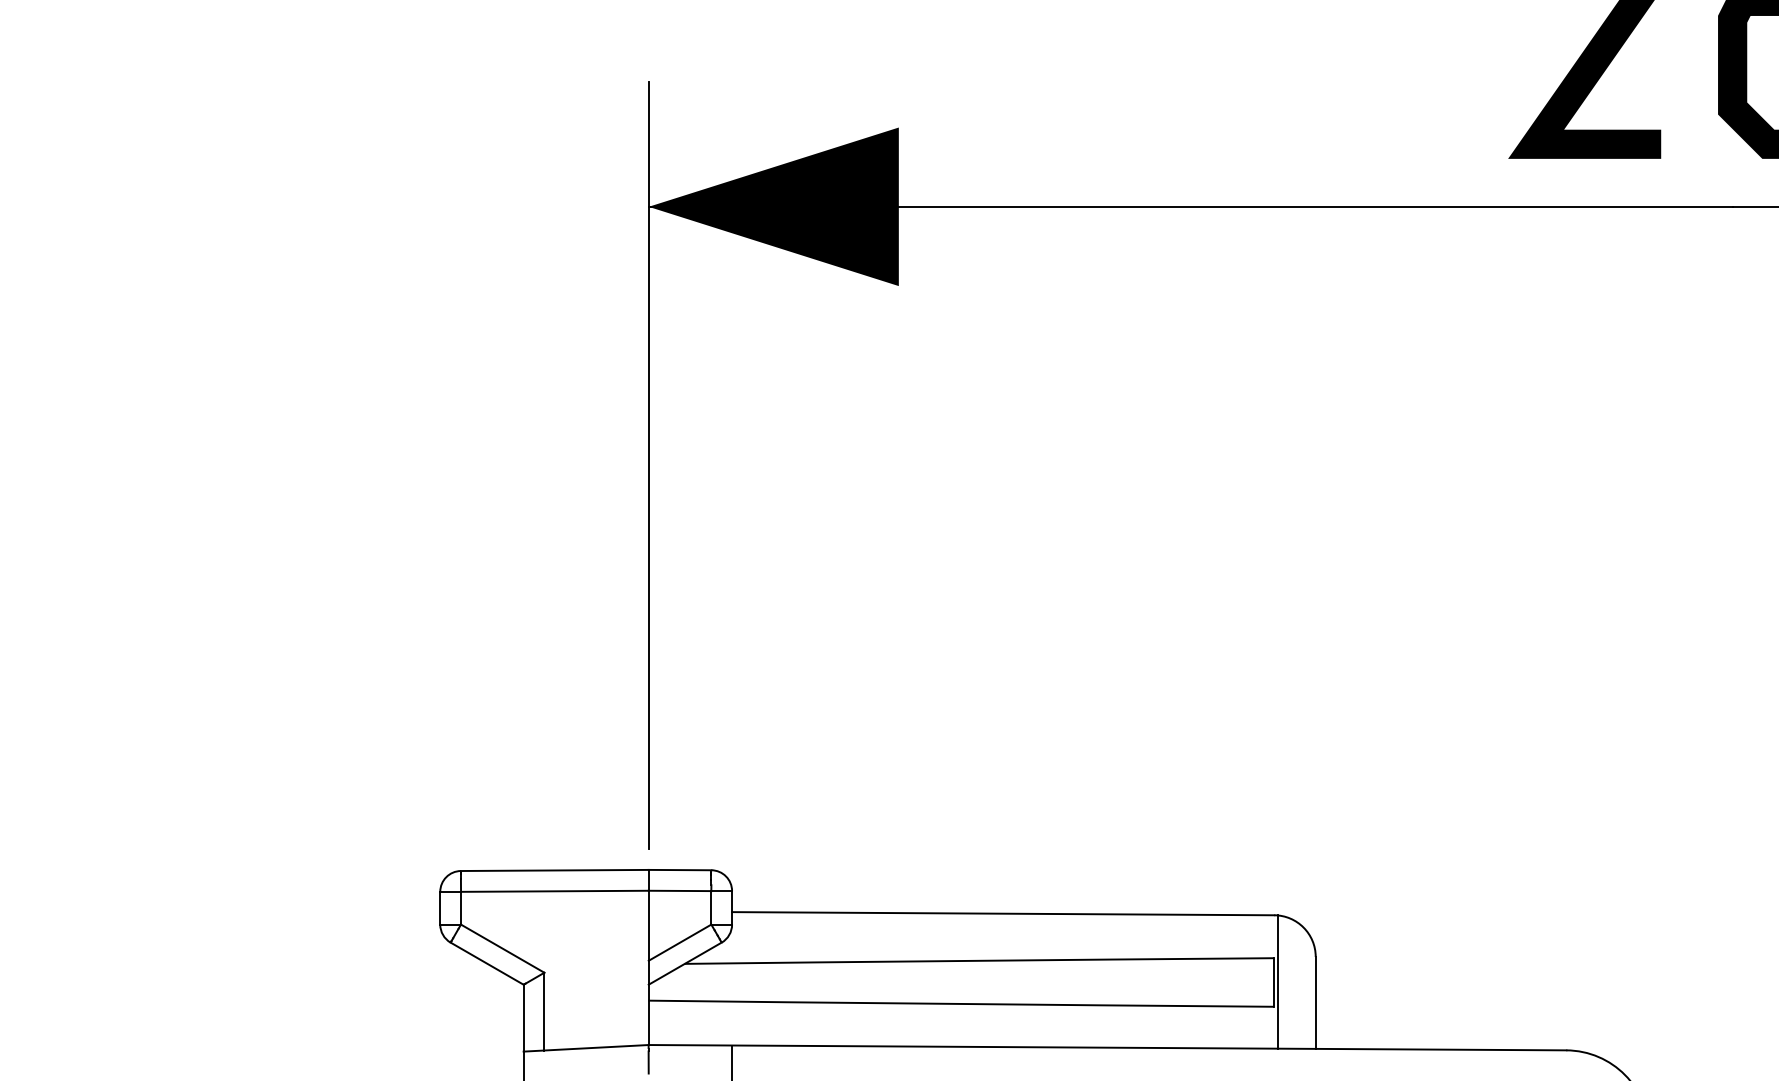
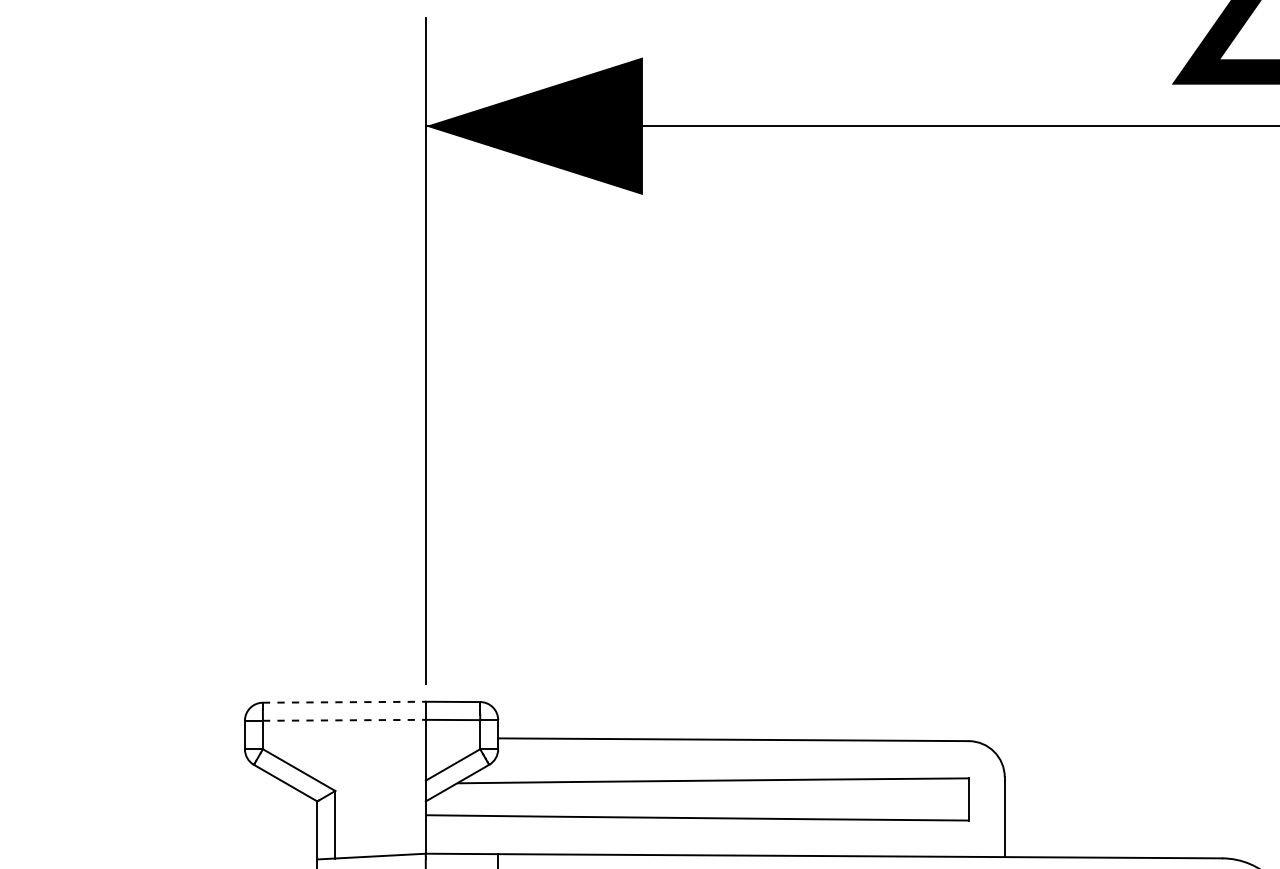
line: (554, 870) -> (344, 702), solid -> dashed
line: (554, 891) -> (344, 720), solid -> dashed
line: (1278, 981) -> (972, 798), removed

